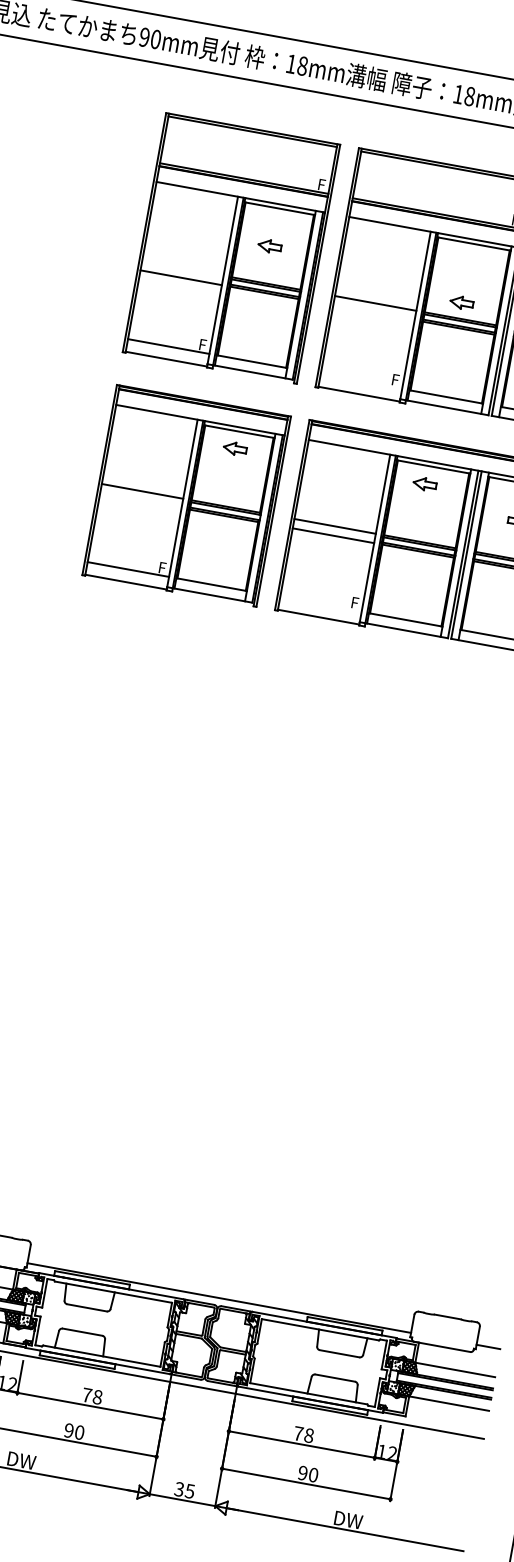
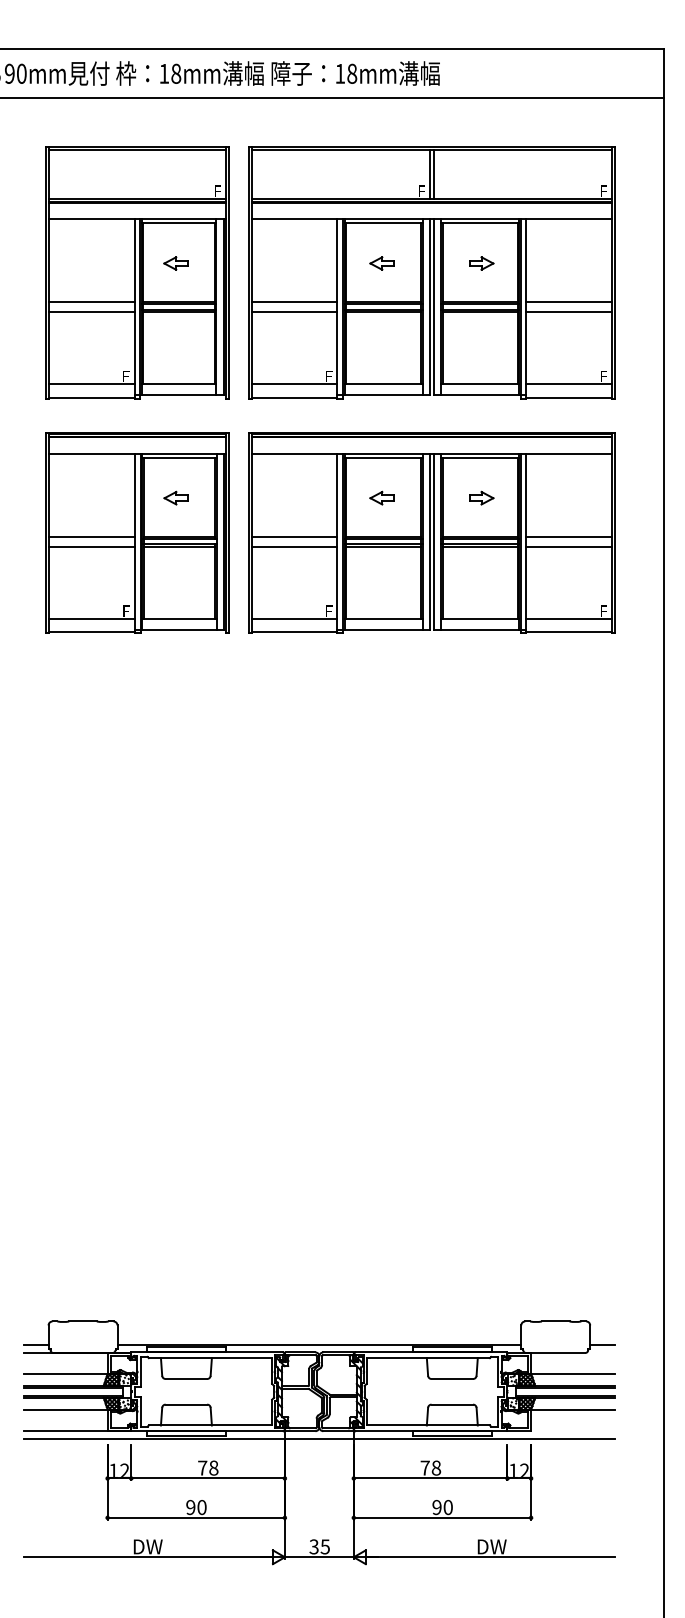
line: (182, 268) -> (91, 302), added
part: (461, 302) -> (381, 263), moved
line: (374, 312) -> (294, 311), added
line: (361, 381) -> (294, 384), added
part: (234, 447) -> (175, 497), moved
part: (424, 483) -> (381, 497), moved
line: (140, 500) -> (91, 546), added
line: (320, 604) -> (294, 619), added

